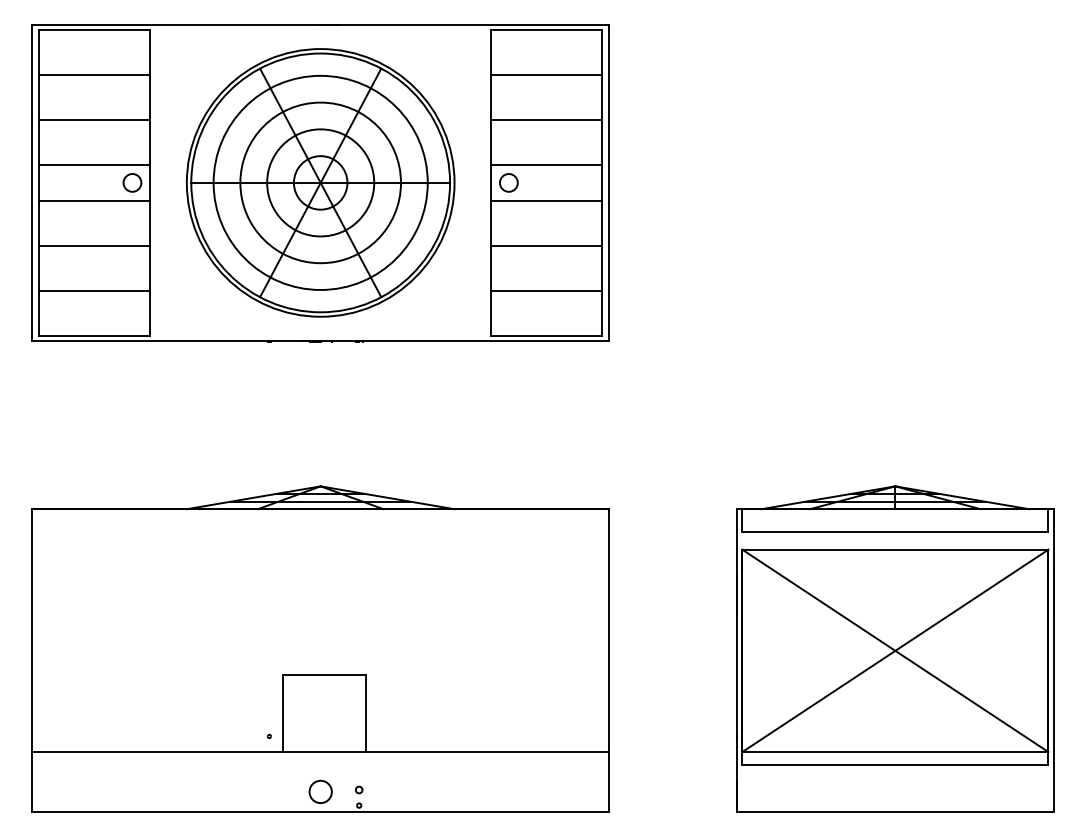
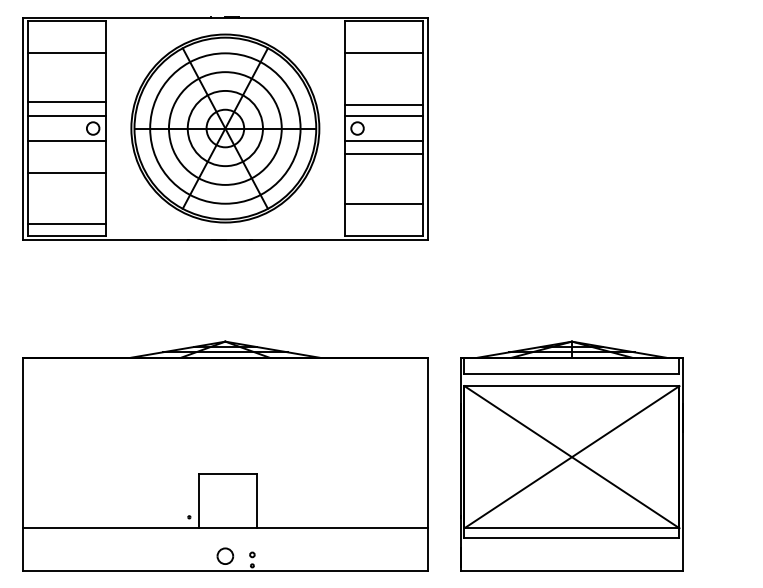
line: (94, 120) -> (66, 102), moved
line: (547, 120) -> (384, 105), moved
line: (547, 245) -> (384, 153), moved
line: (94, 291) -> (66, 224), moved
part: (894, 648) -> (571, 455), moved

